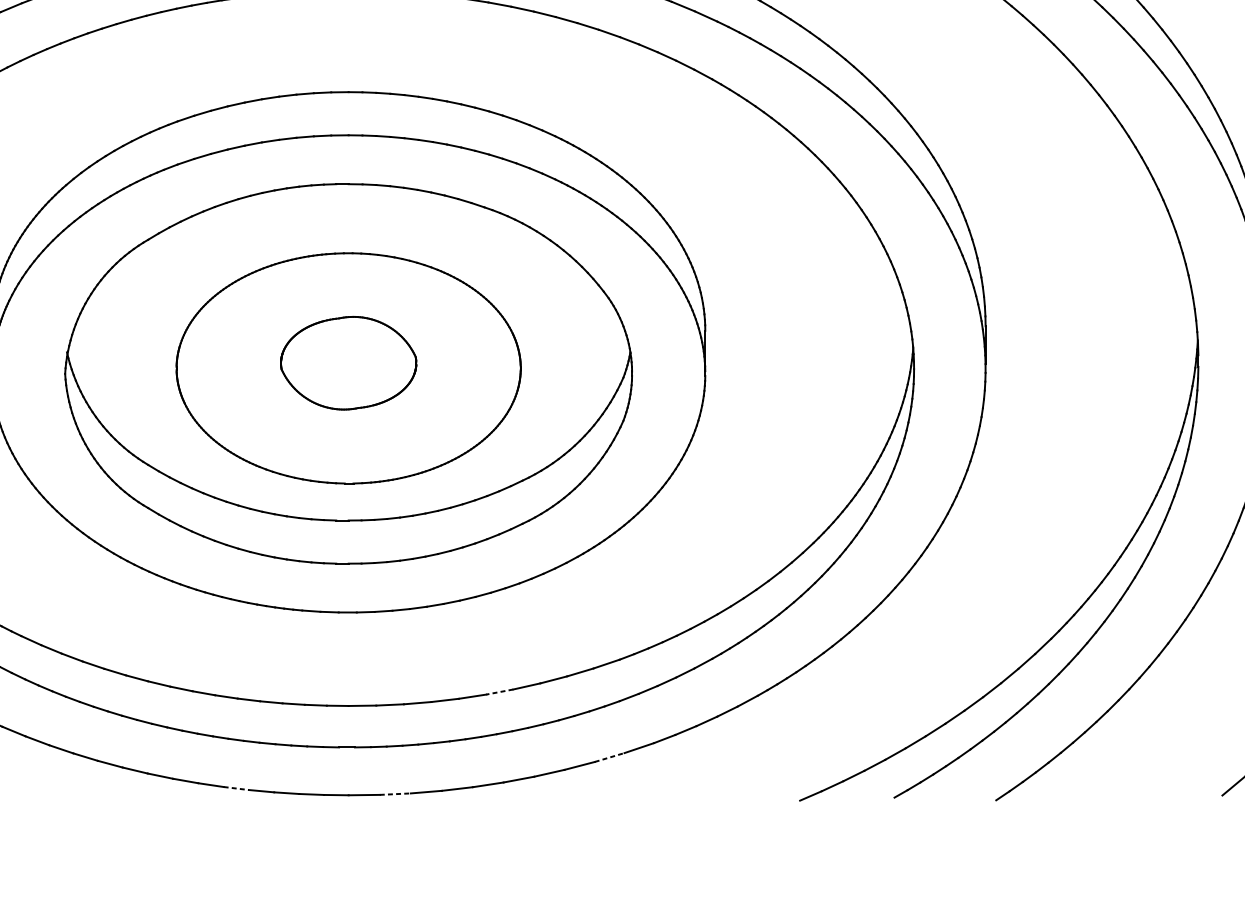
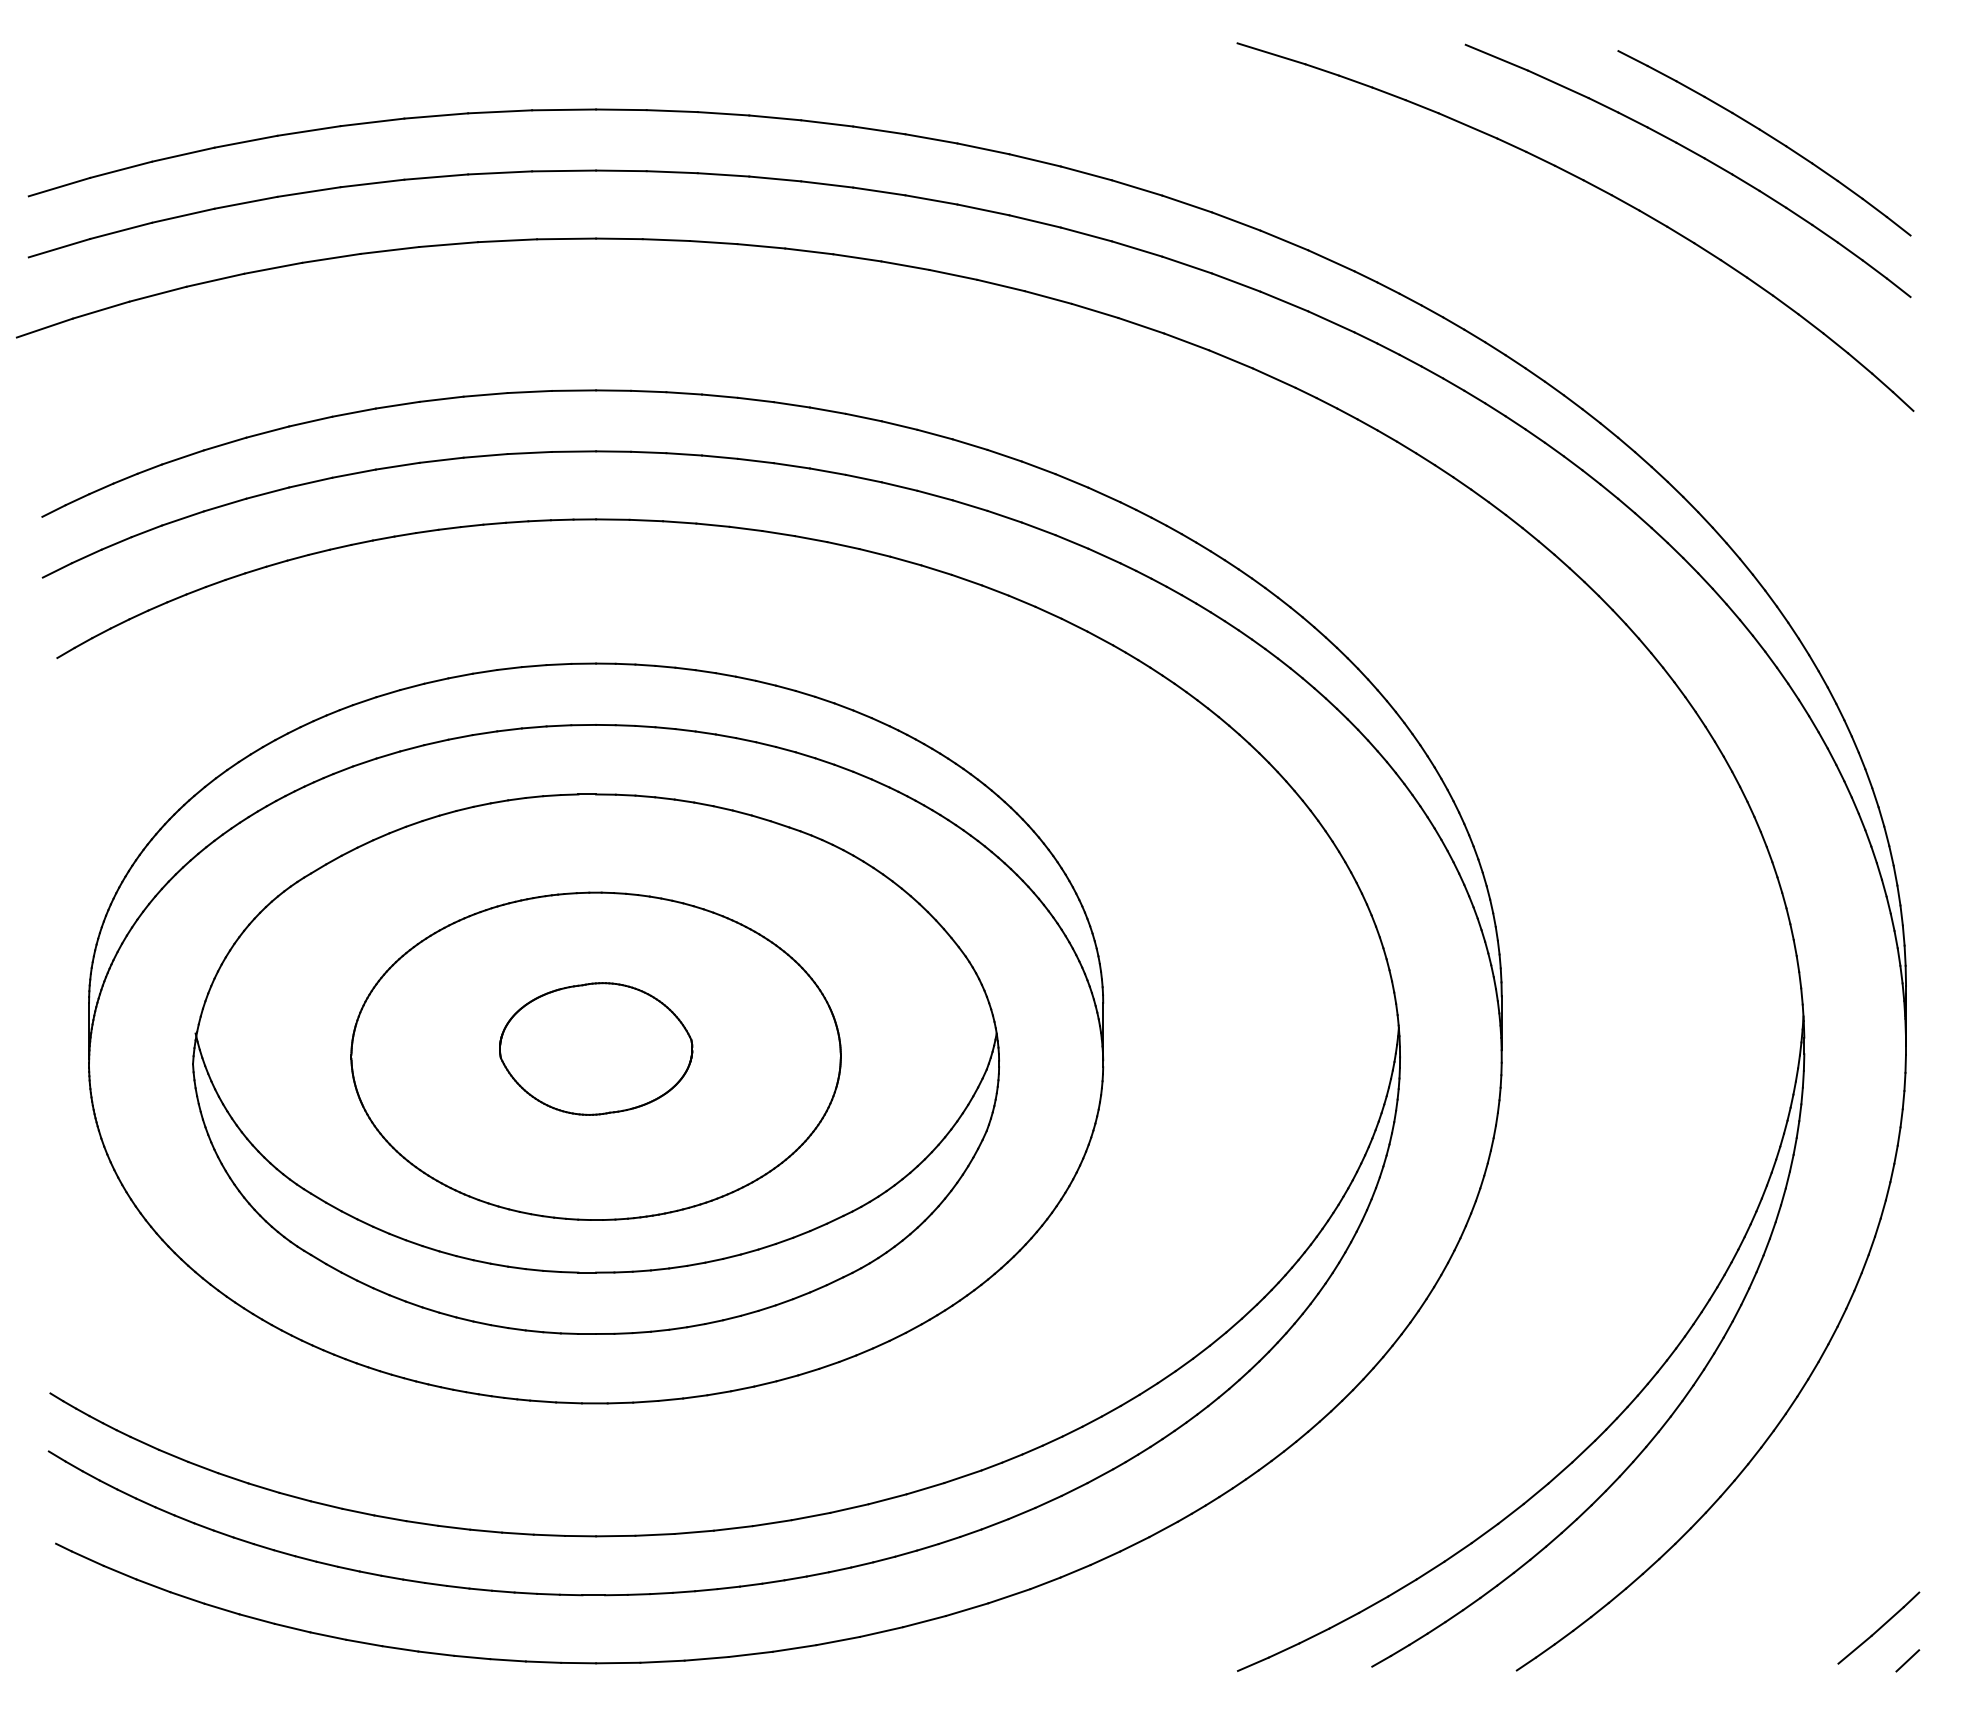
line: (500, 692) -> (811, 1516), dashed -> solid
line: (609, 757) -> (967, 1609), dashed -> solid
line: (236, 788) -> (436, 1653), dashed -> solid
line: (396, 794) -> (663, 1661), dashed -> solid

